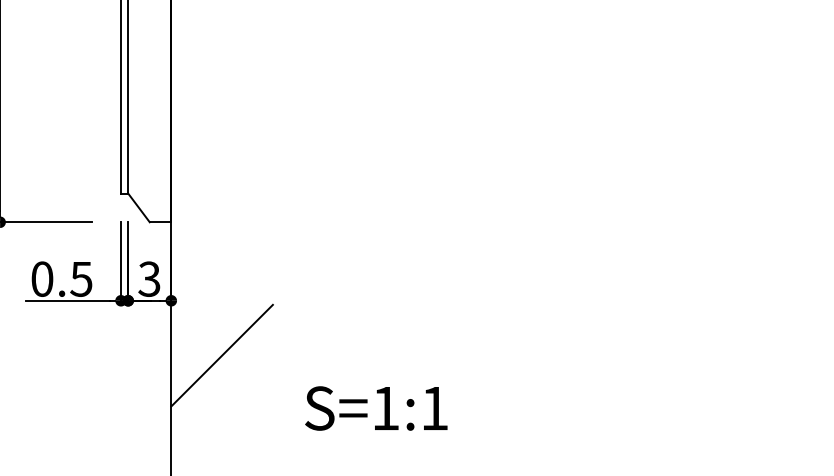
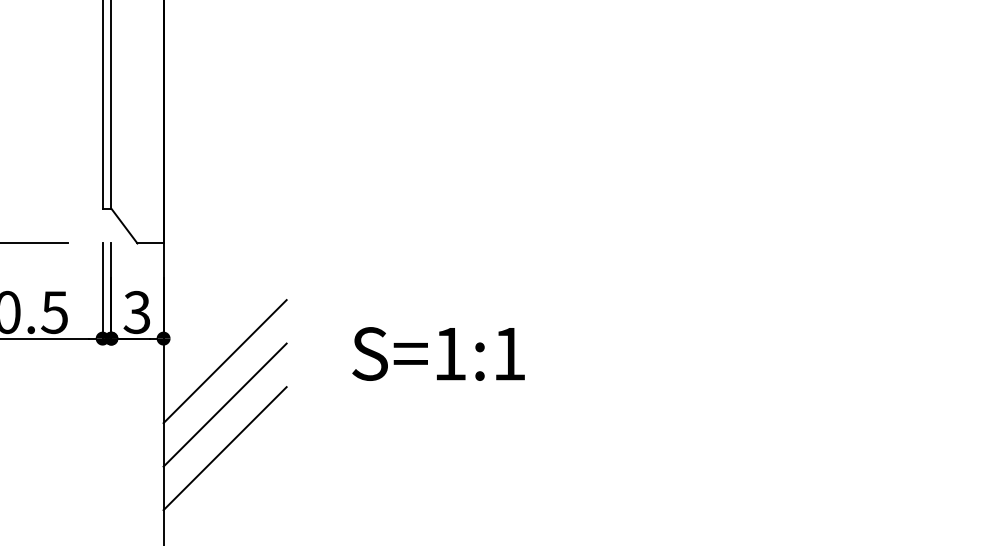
line: (221, 319) -> (224, 361), added
line: (221, 391) -> (224, 448), added
text: (376, 408) -> (438, 354), moved

